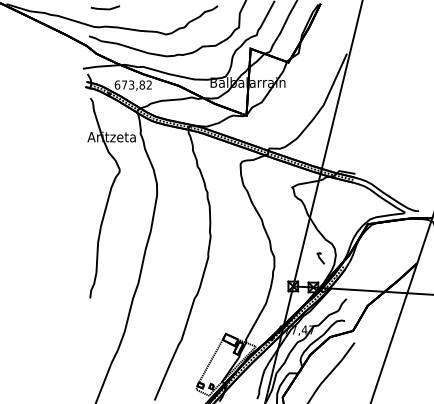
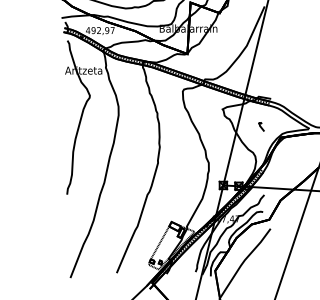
text: (132, 84) -> (99, 30), 673,82 -> 492,97
curve: (320, 258) -> (261, 127), moved

